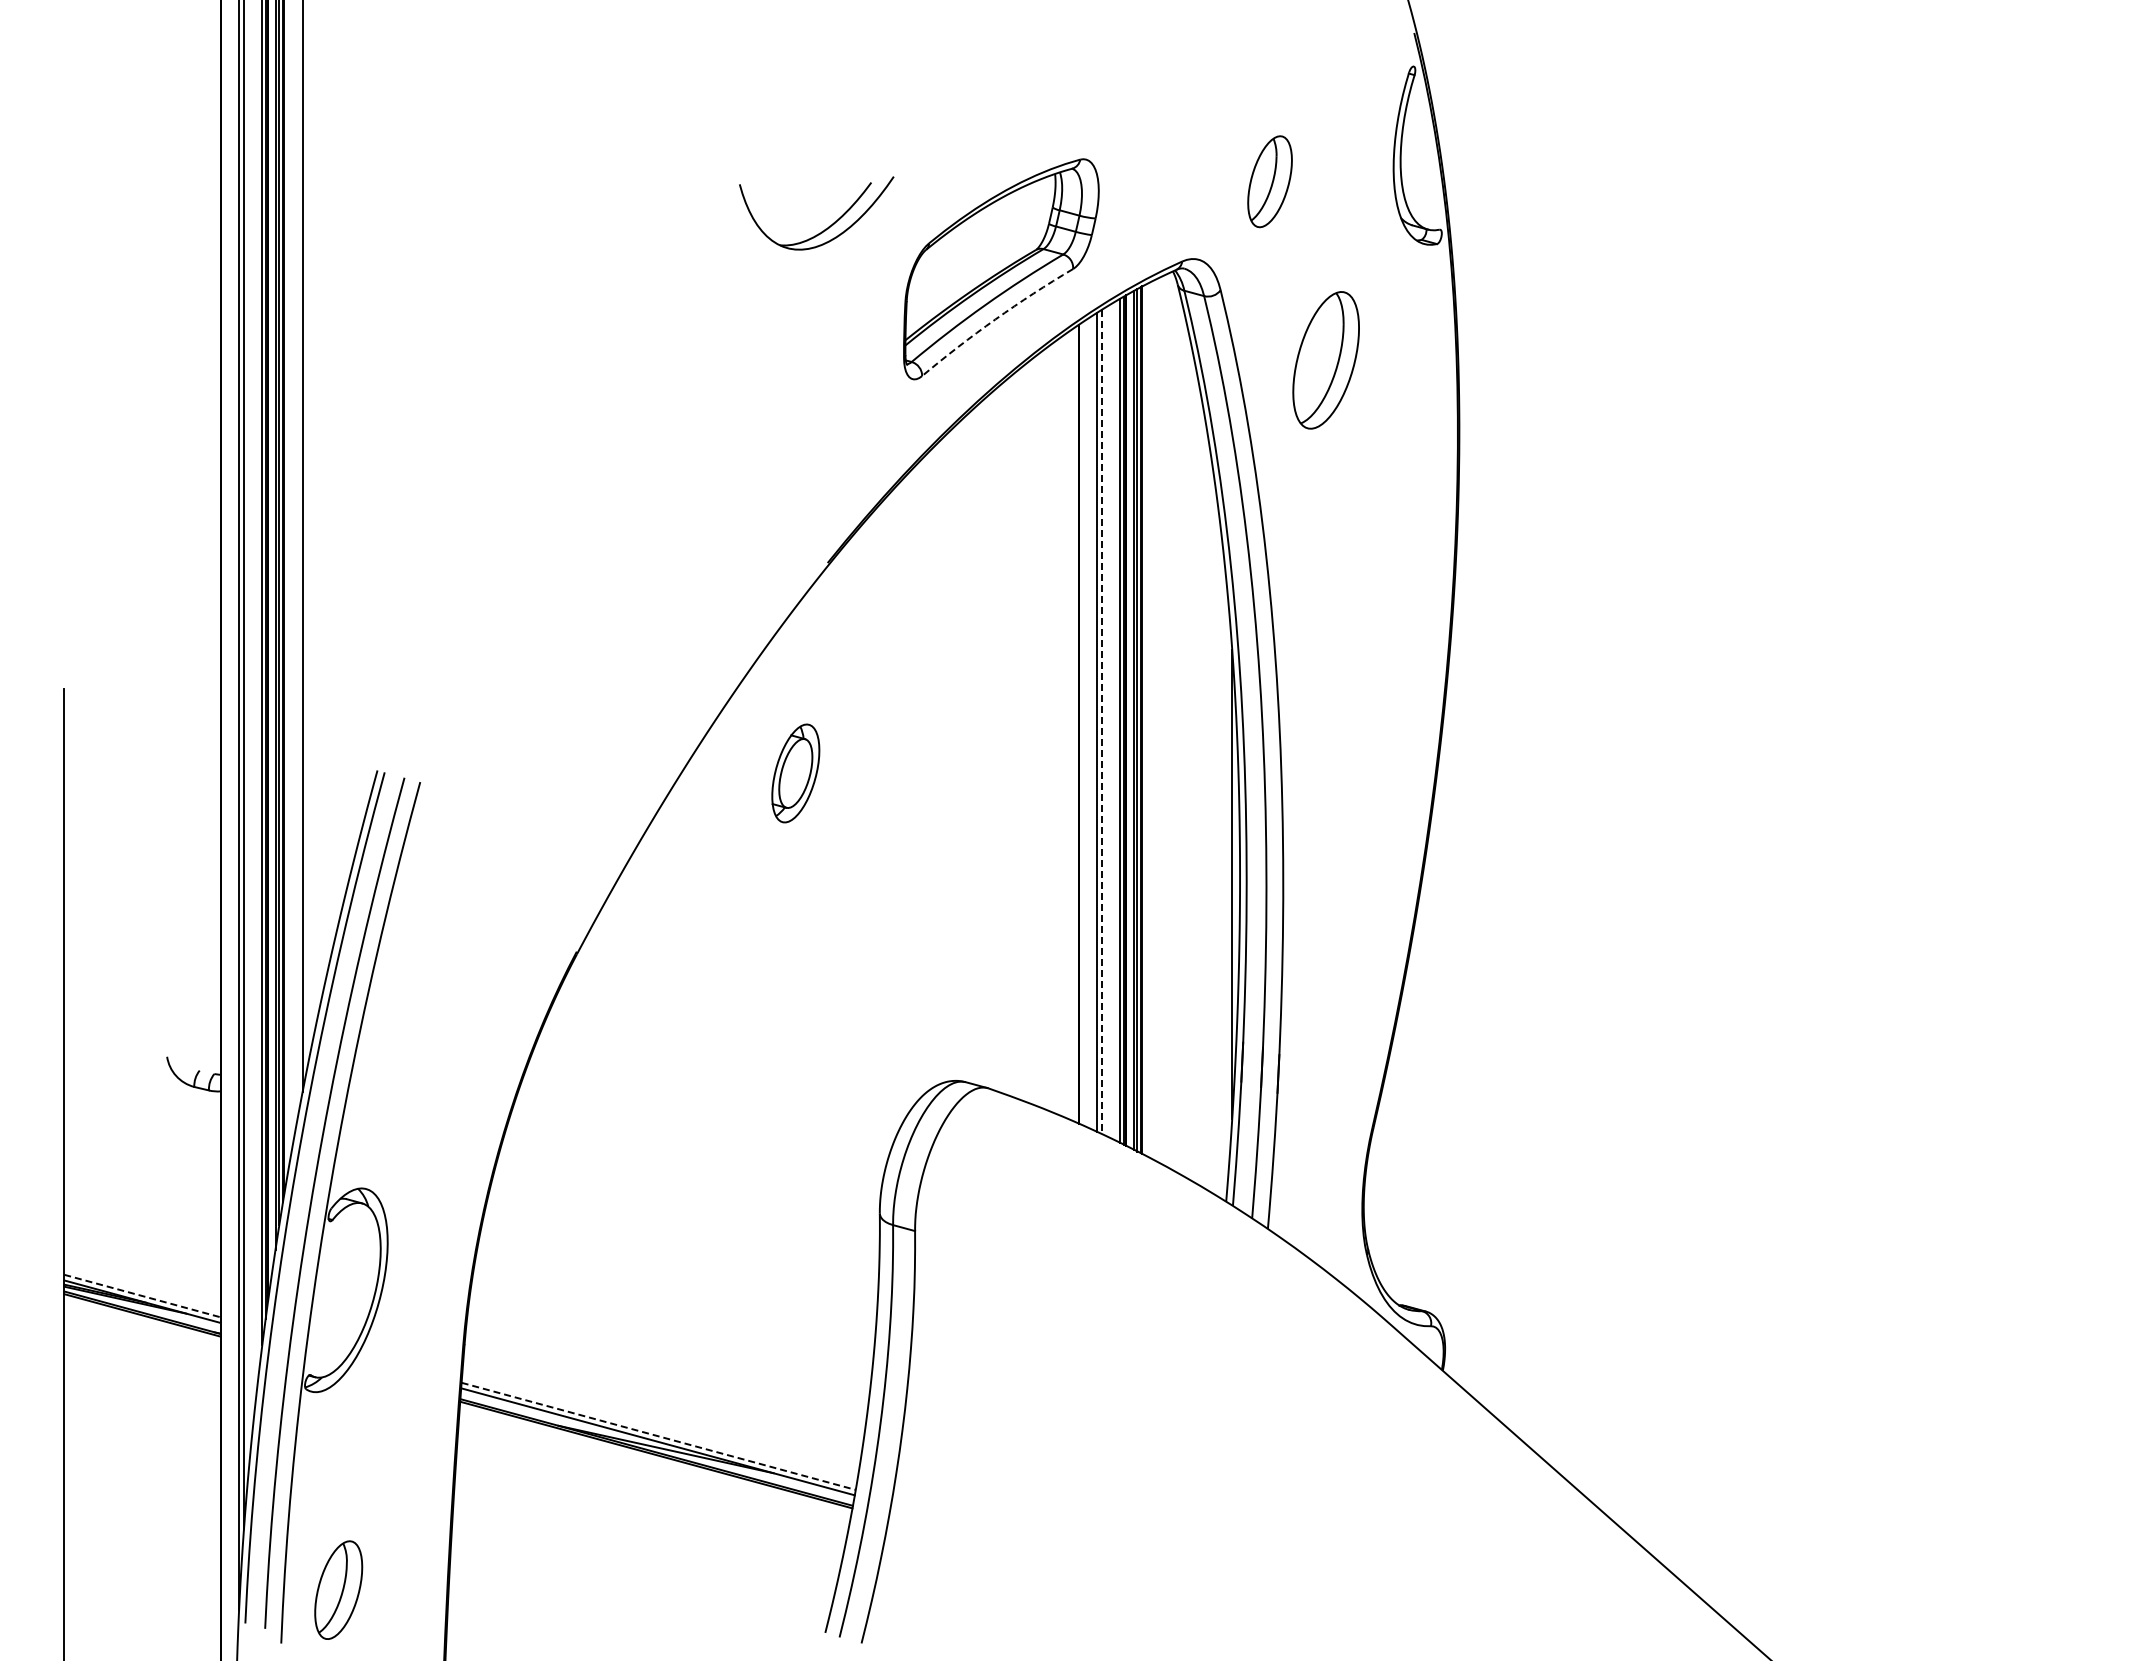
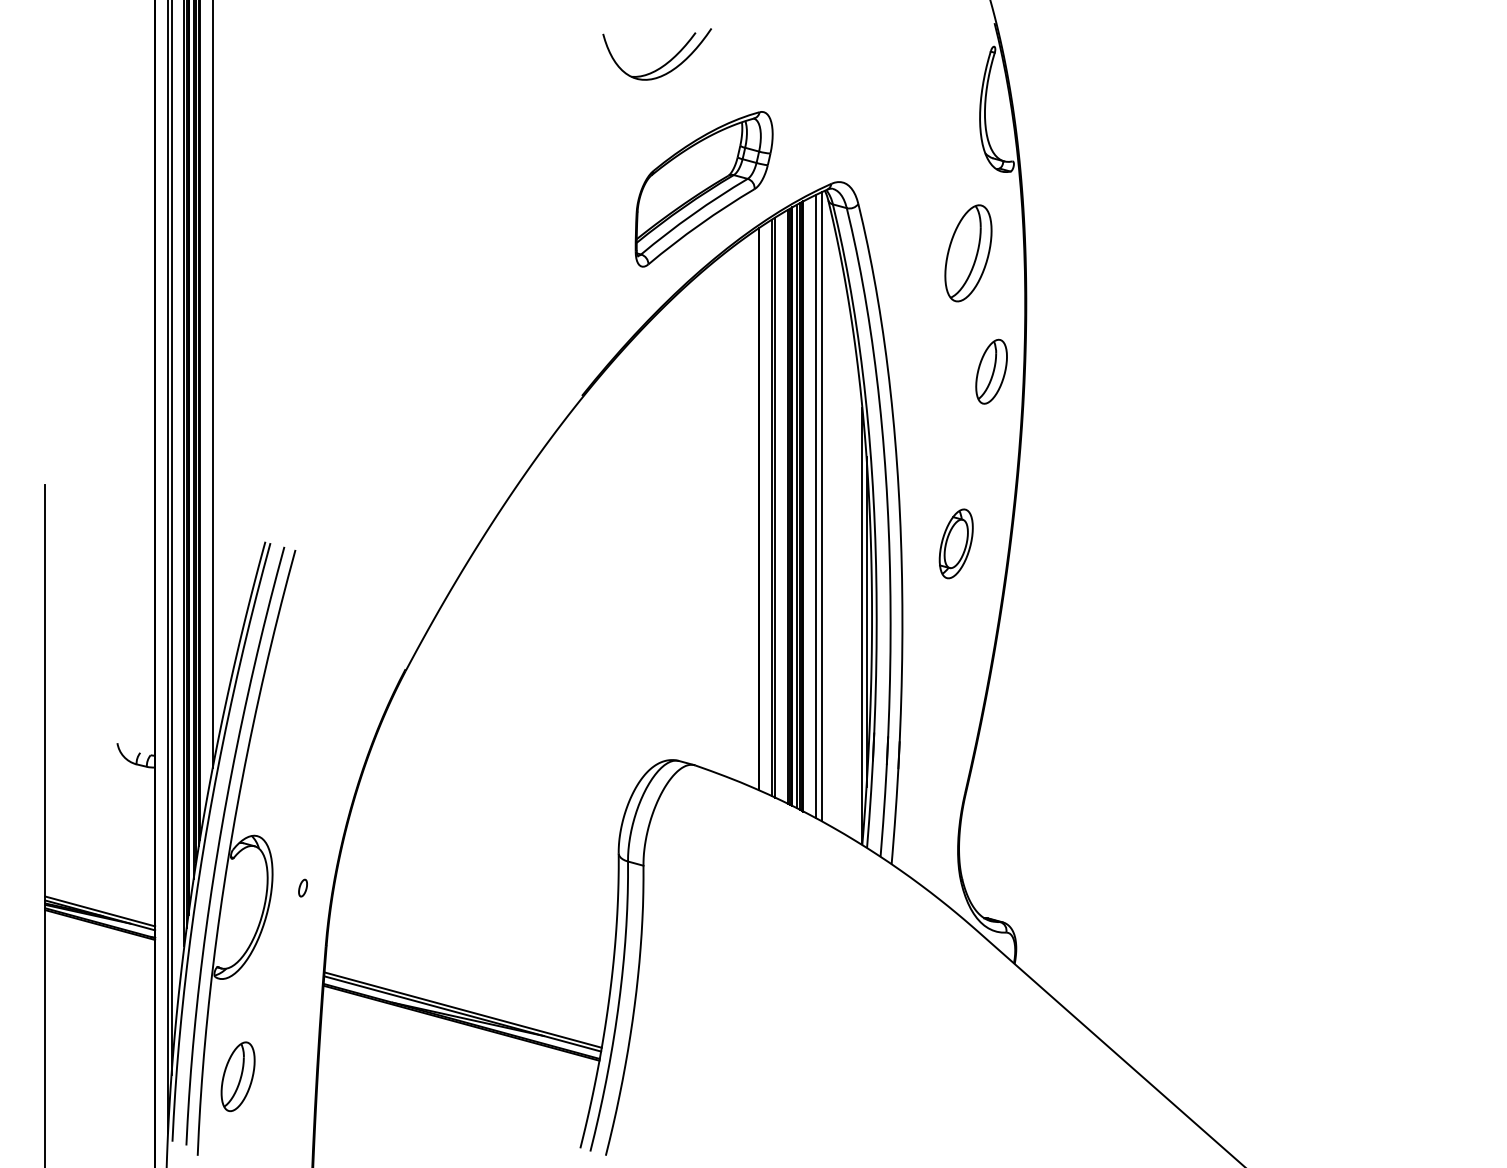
part: (1269, 181) -> (991, 371), moved
part: (825, 228) -> (663, 64), moved
arc: (995, 319) -> (700, 224), dashed -> solid
part: (1325, 360) -> (968, 253), moved
line: (1160, 720) -> (816, 506), added
line: (1168, 720) -> (821, 506), added
line: (1101, 722) -> (774, 508), dashed -> solid
part: (795, 773) -> (956, 543), moved
line: (1226, 889) -> (862, 625), added
part: (430, 1262) -> (302, 887), added
line: (142, 1296) -> (100, 911), dashed -> solid
line: (659, 1436) -> (463, 1010), dashed -> solid
part: (338, 1589) -> (237, 1076), moved

